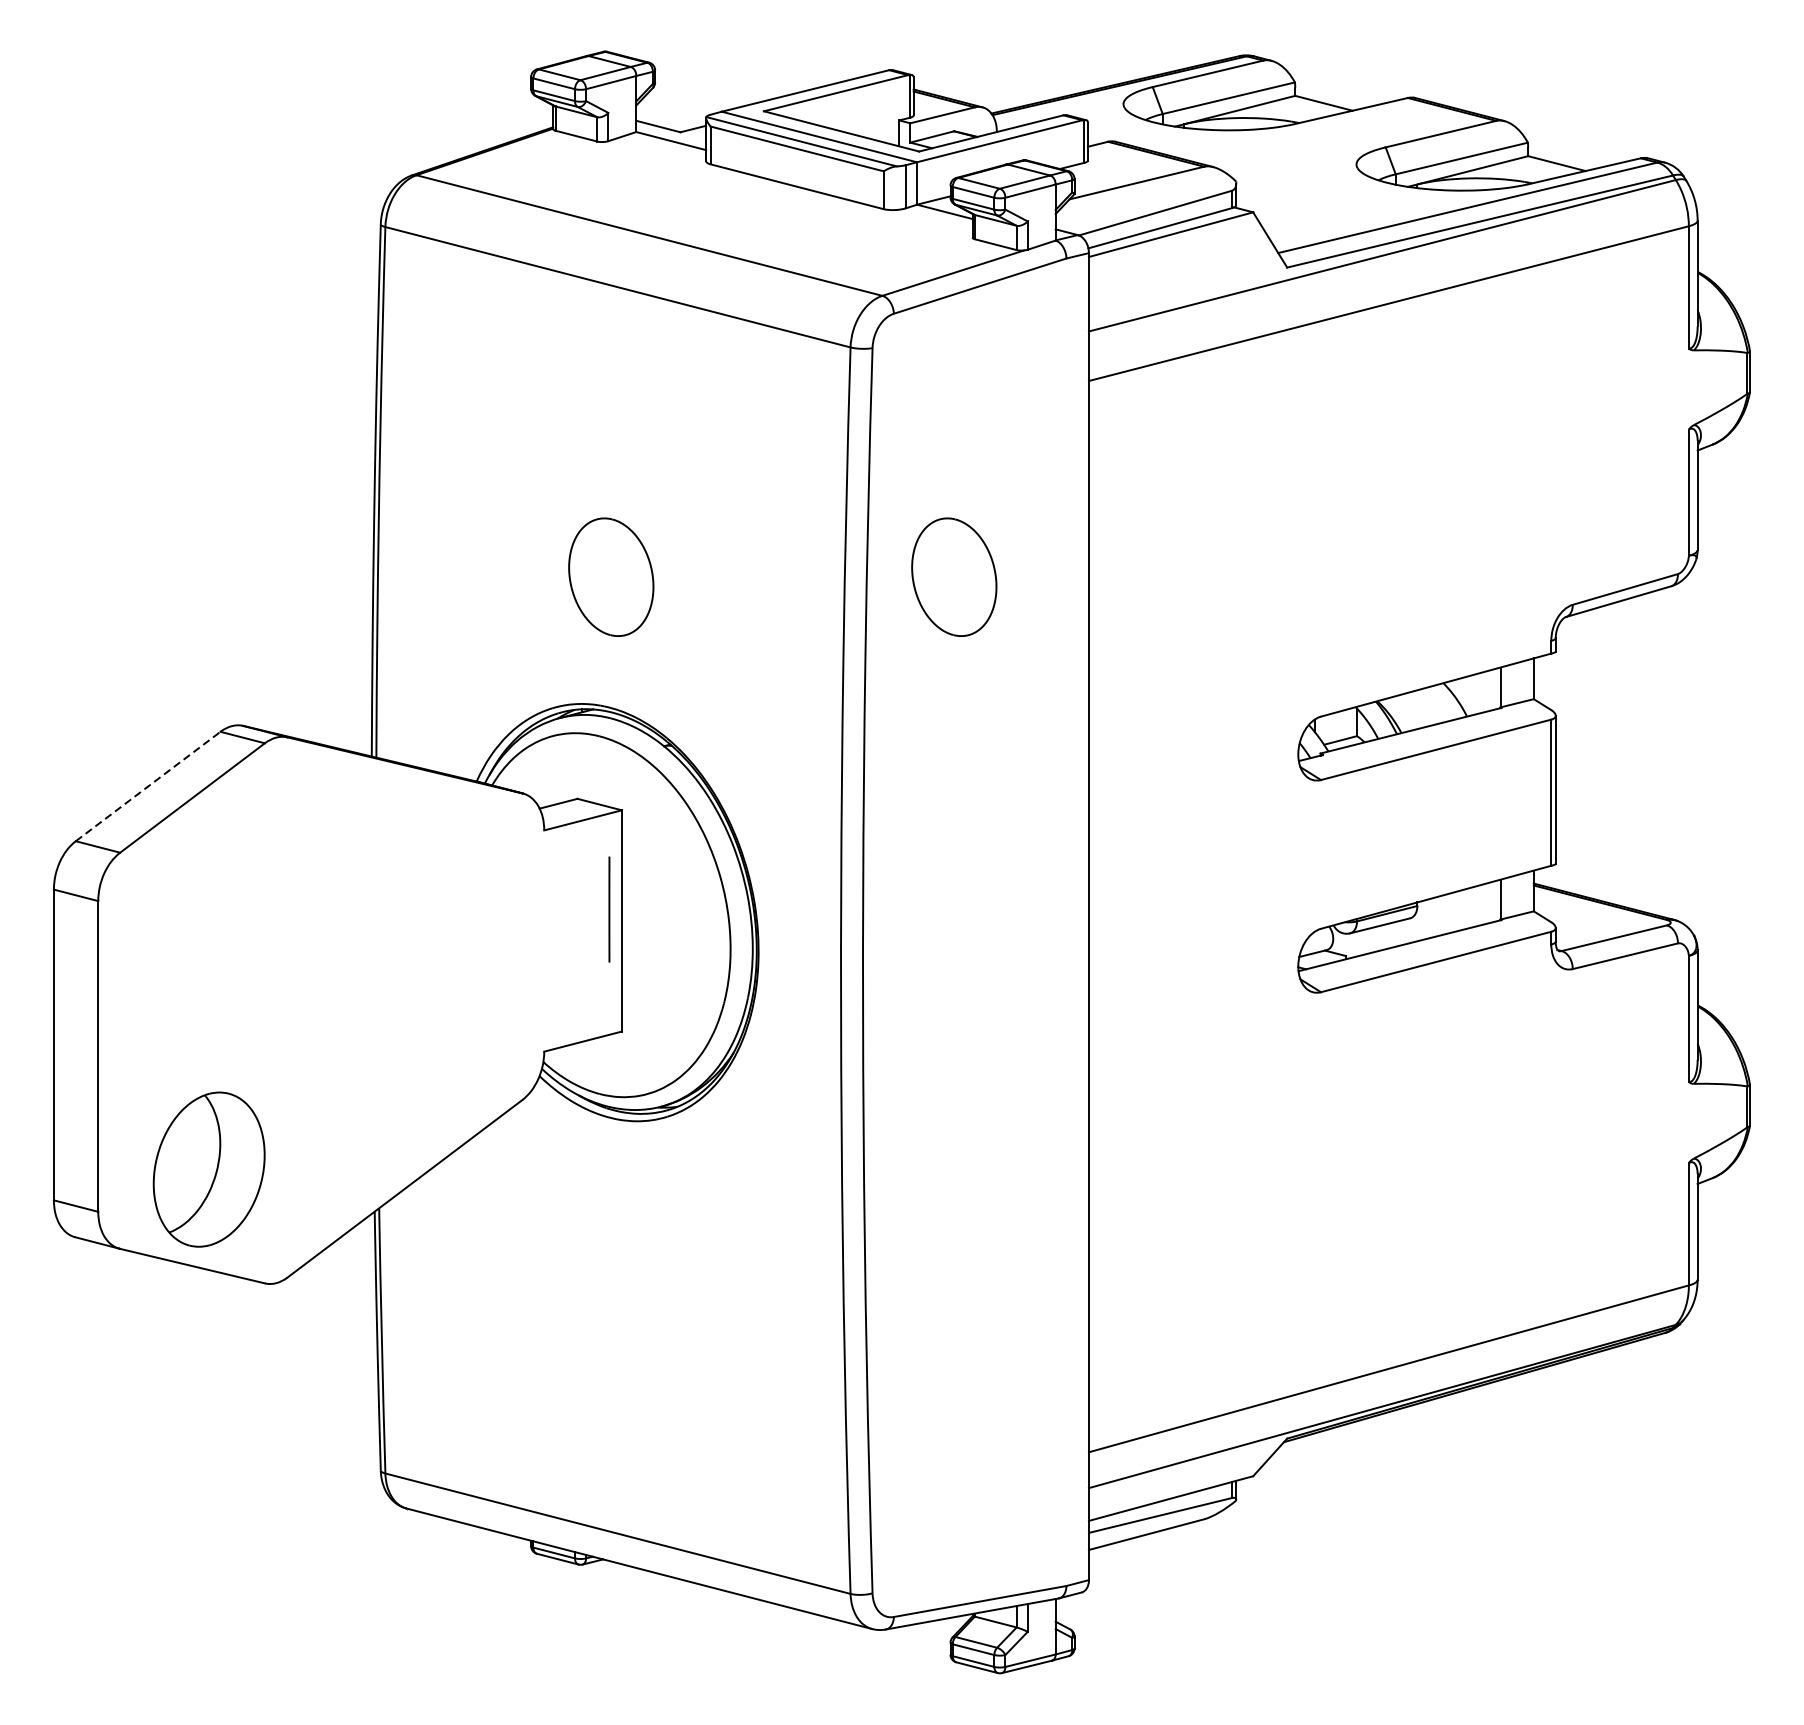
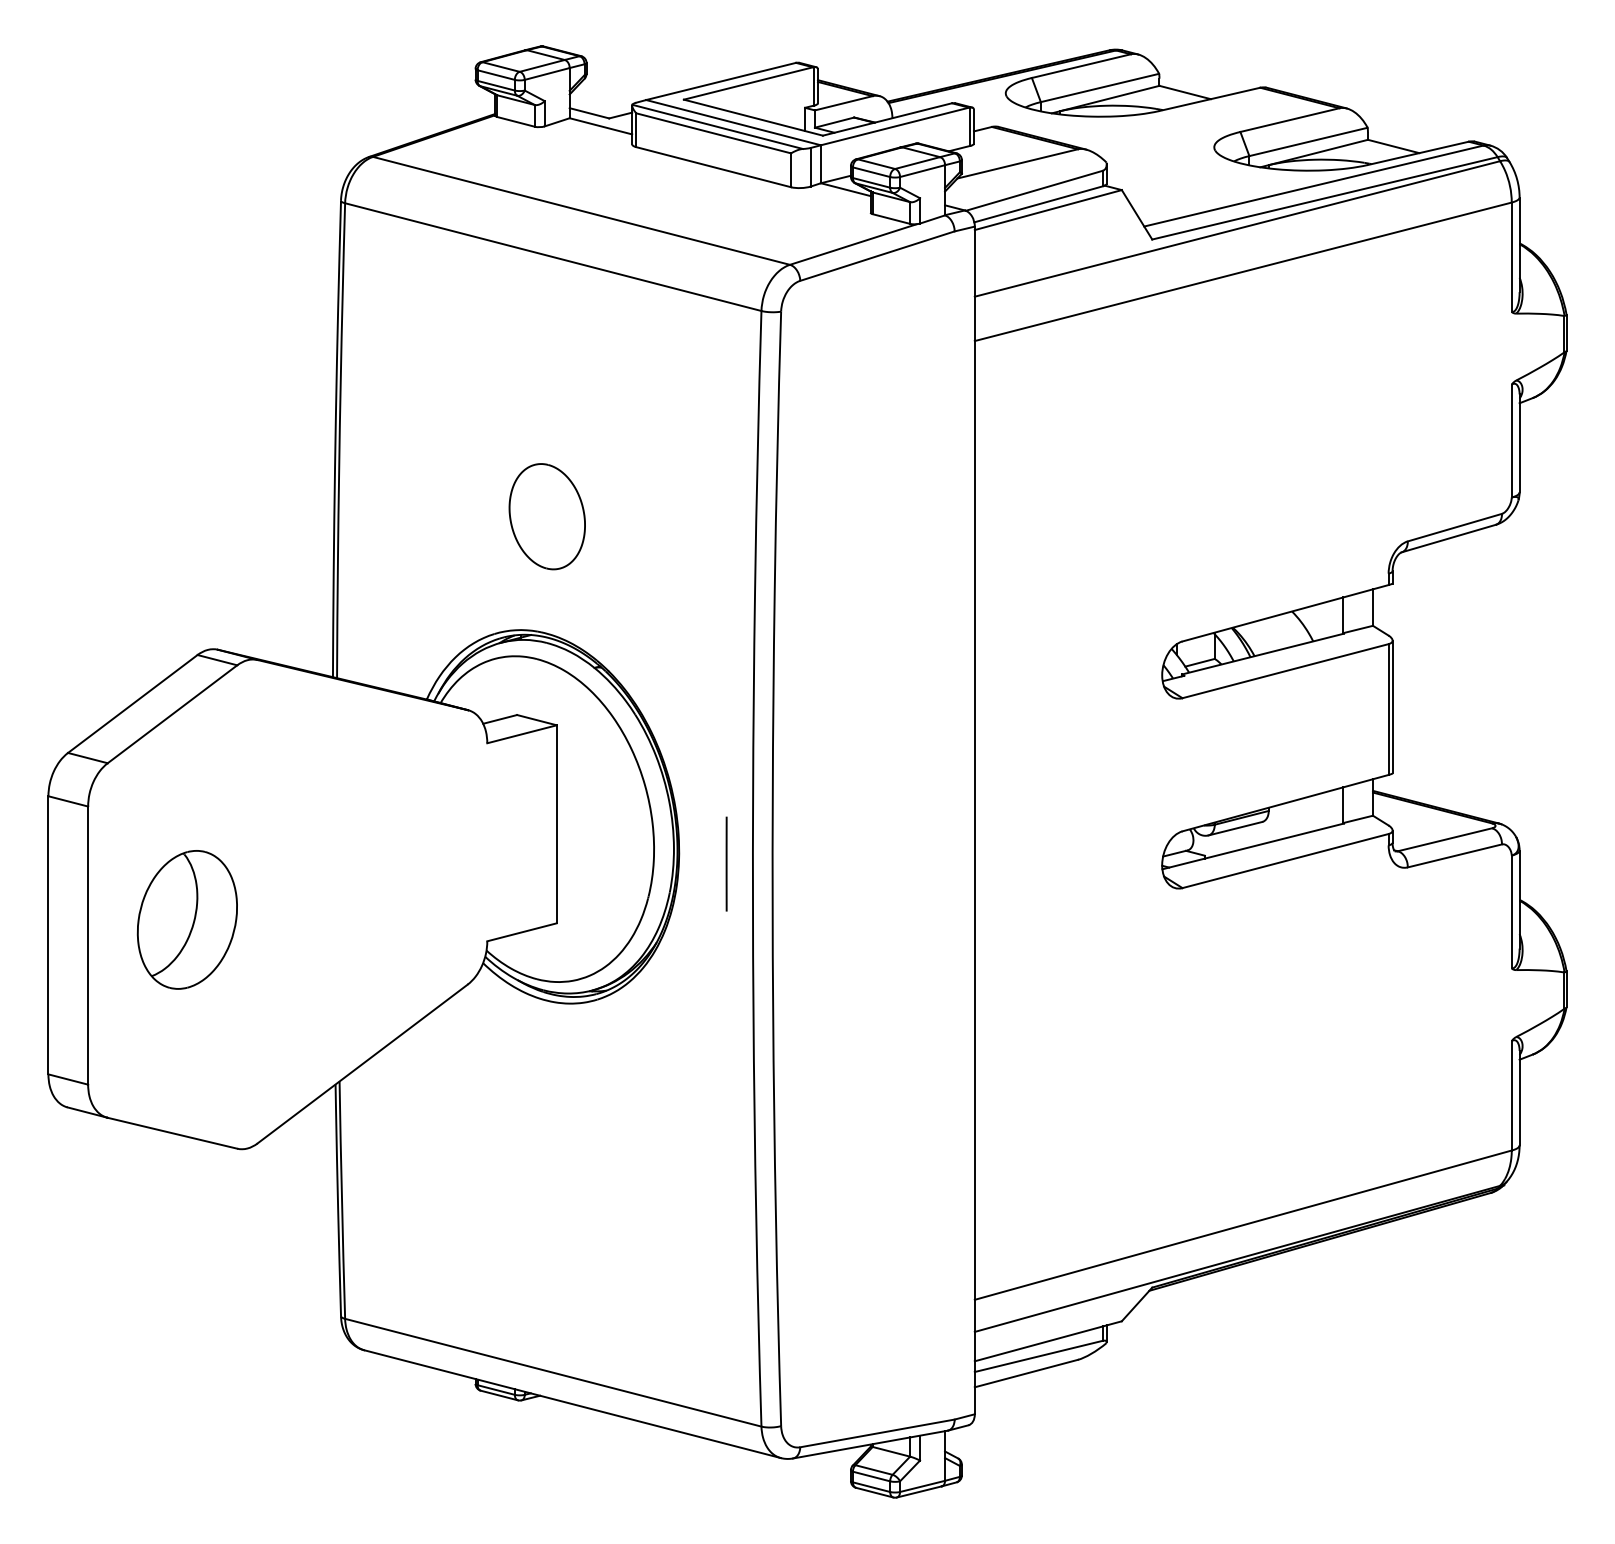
part: (953, 577) -> (853, 516), removed
line: (148, 785) -> (133, 703), dashed -> solid
line: (609, 908) -> (726, 863), moved
part: (208, 1169) -> (186, 919), moved

